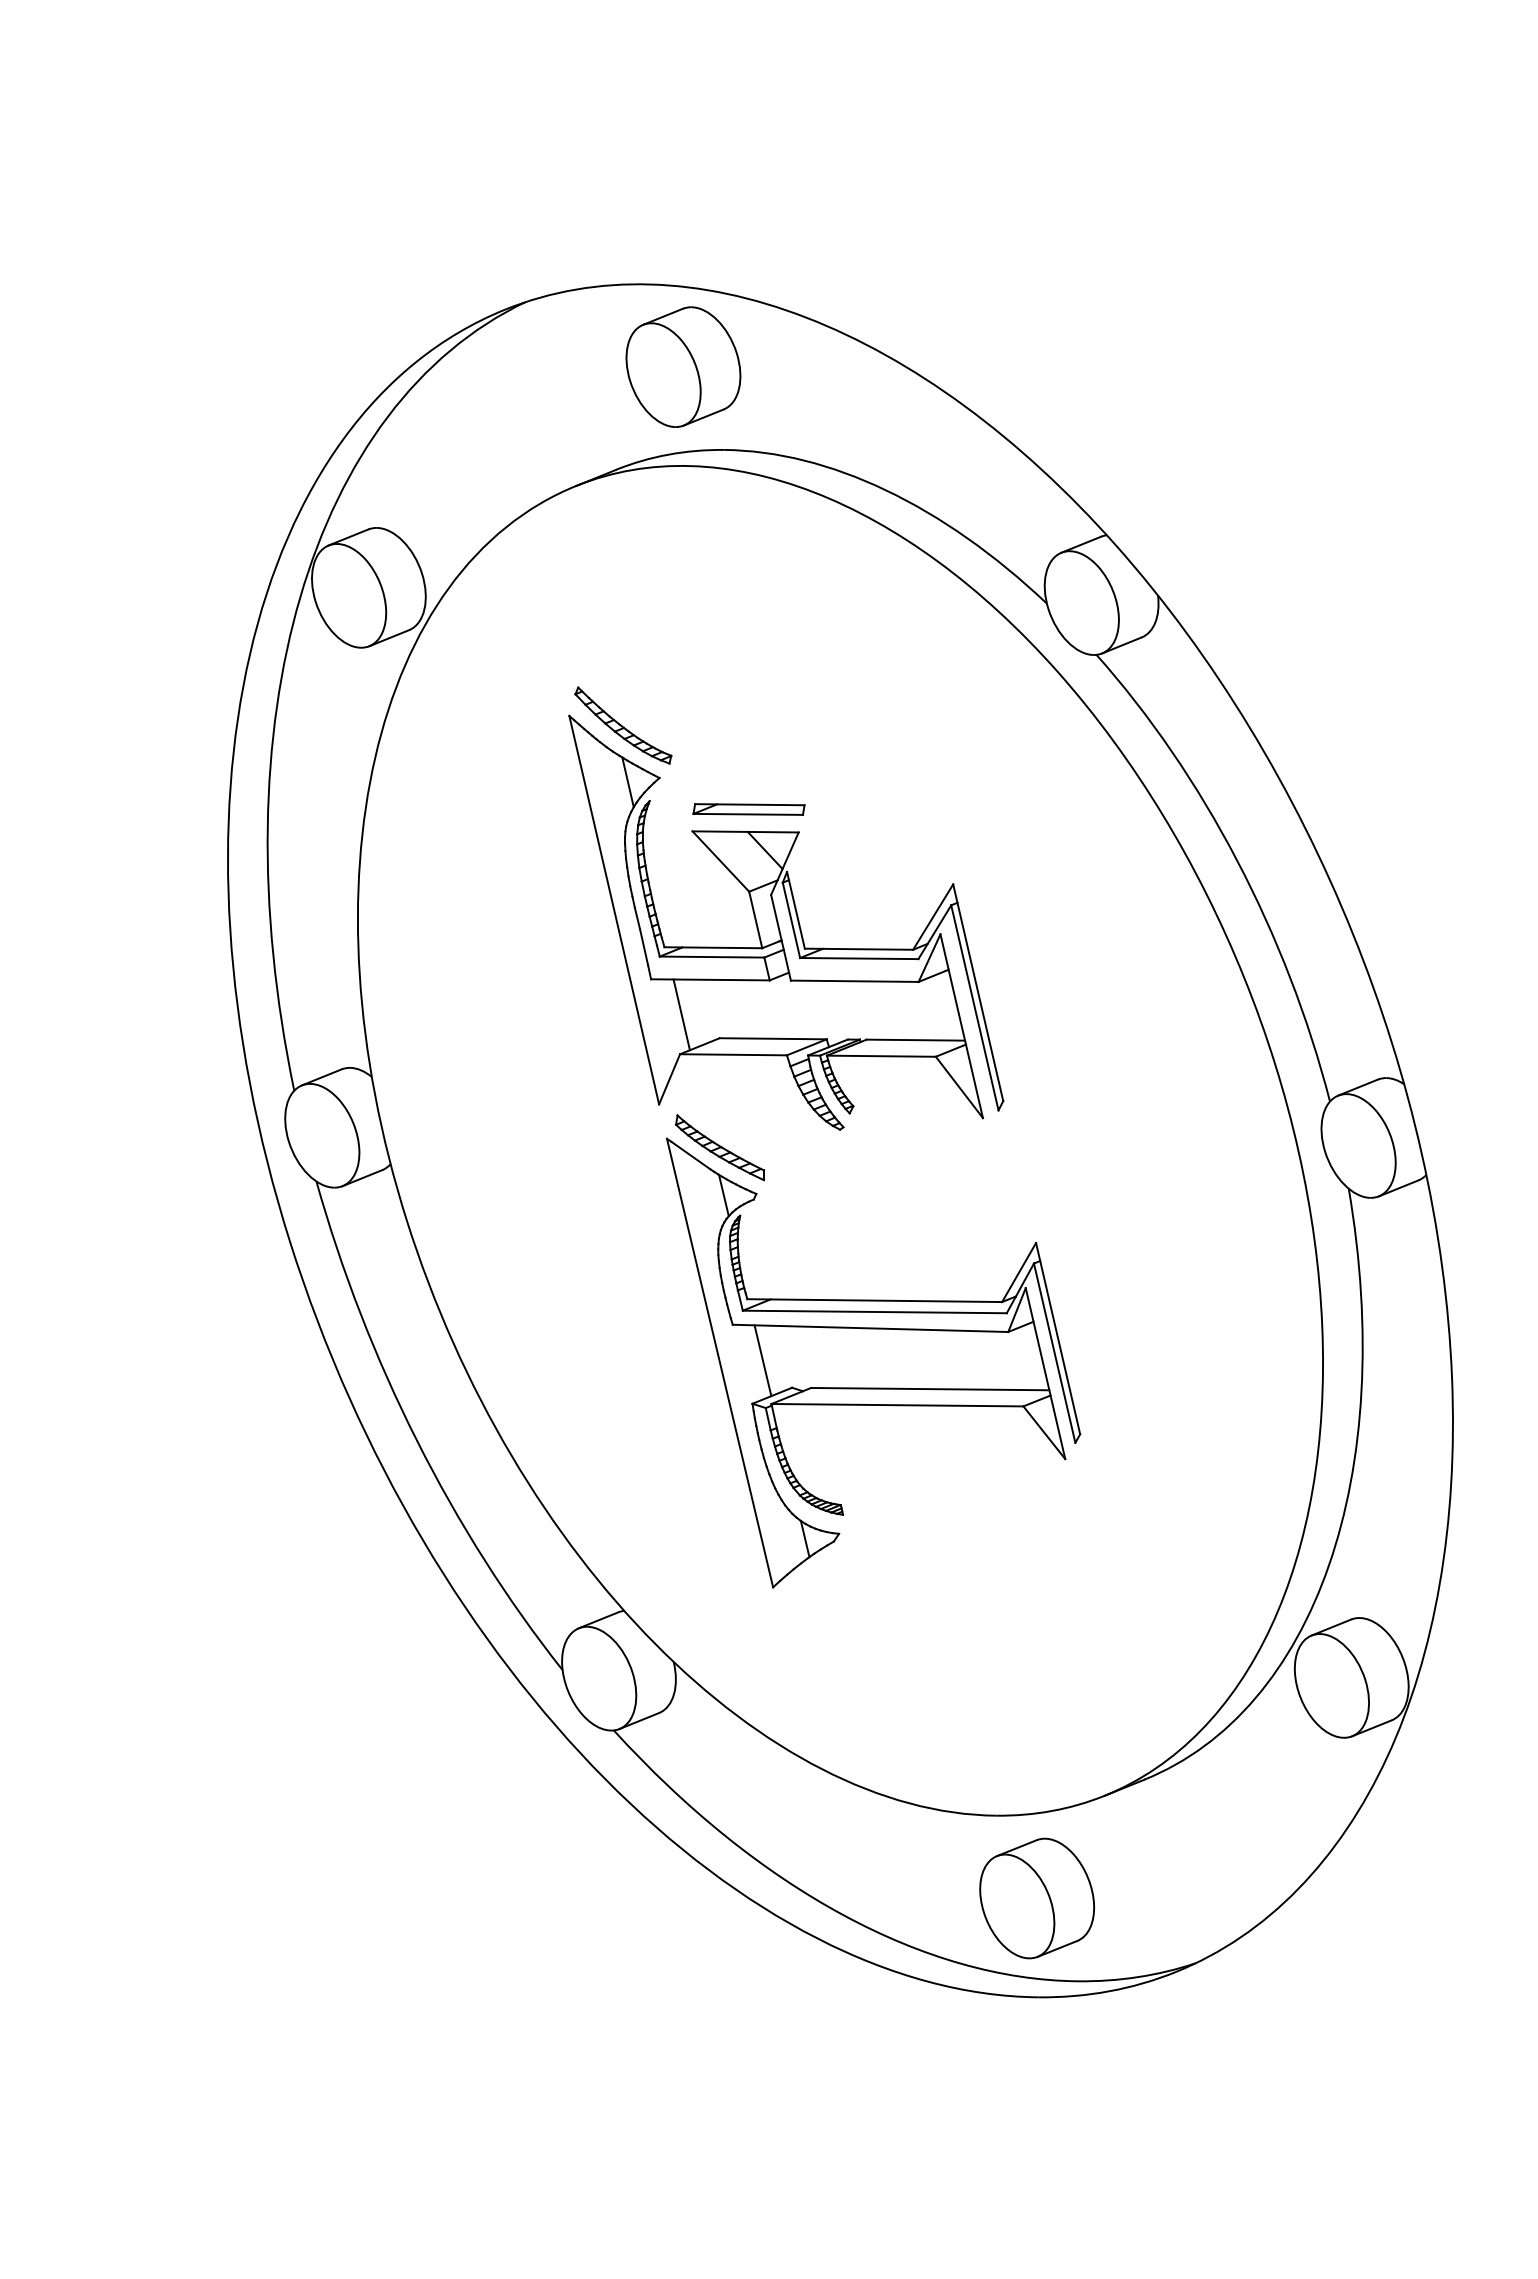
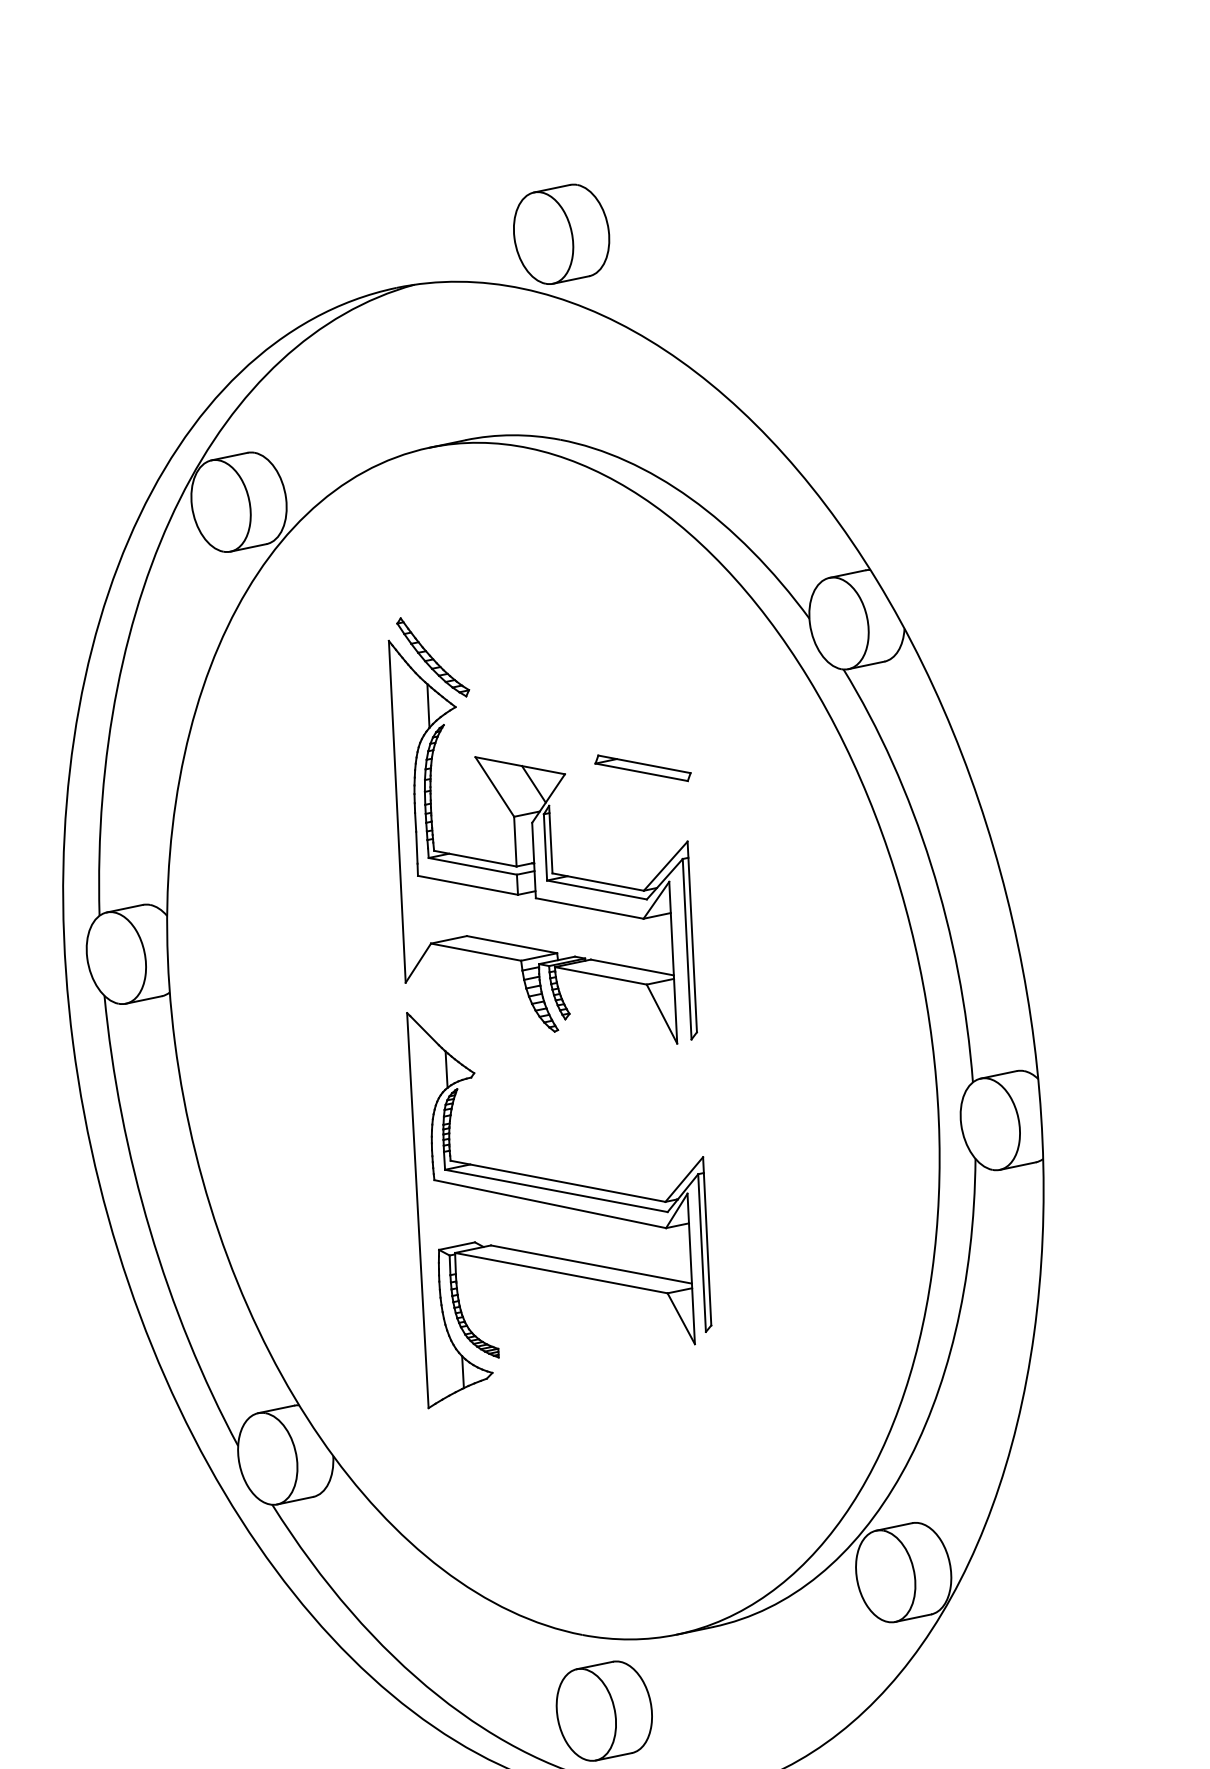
part: (683, 366) -> (561, 233), moved
part: (748, 809) -> (642, 768), moved
line: (681, 1014) -> (438, 910), removed
part: (719, 1147) -> (450, 1028), removed
line: (762, 1360) -> (454, 1214), removed

